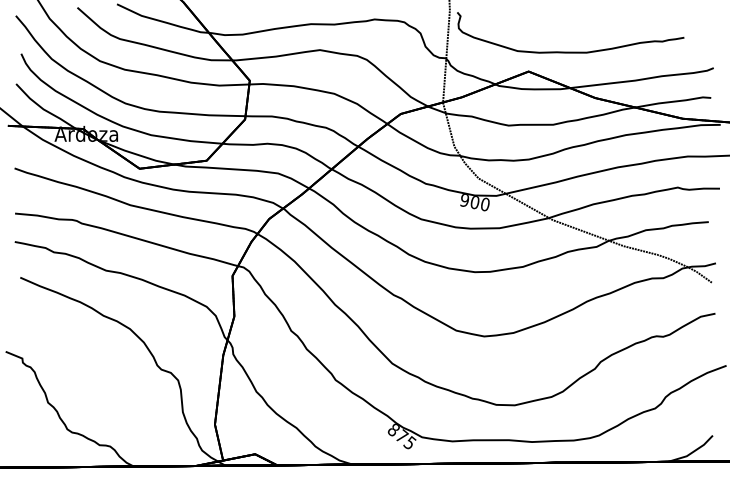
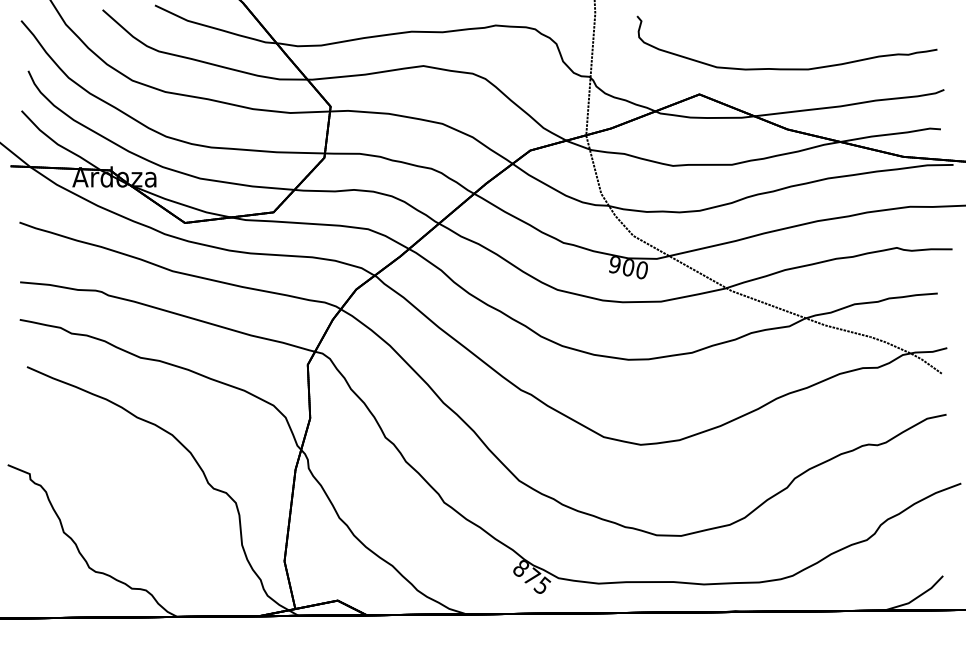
part: (570, 51) -> (786, 68), moved

